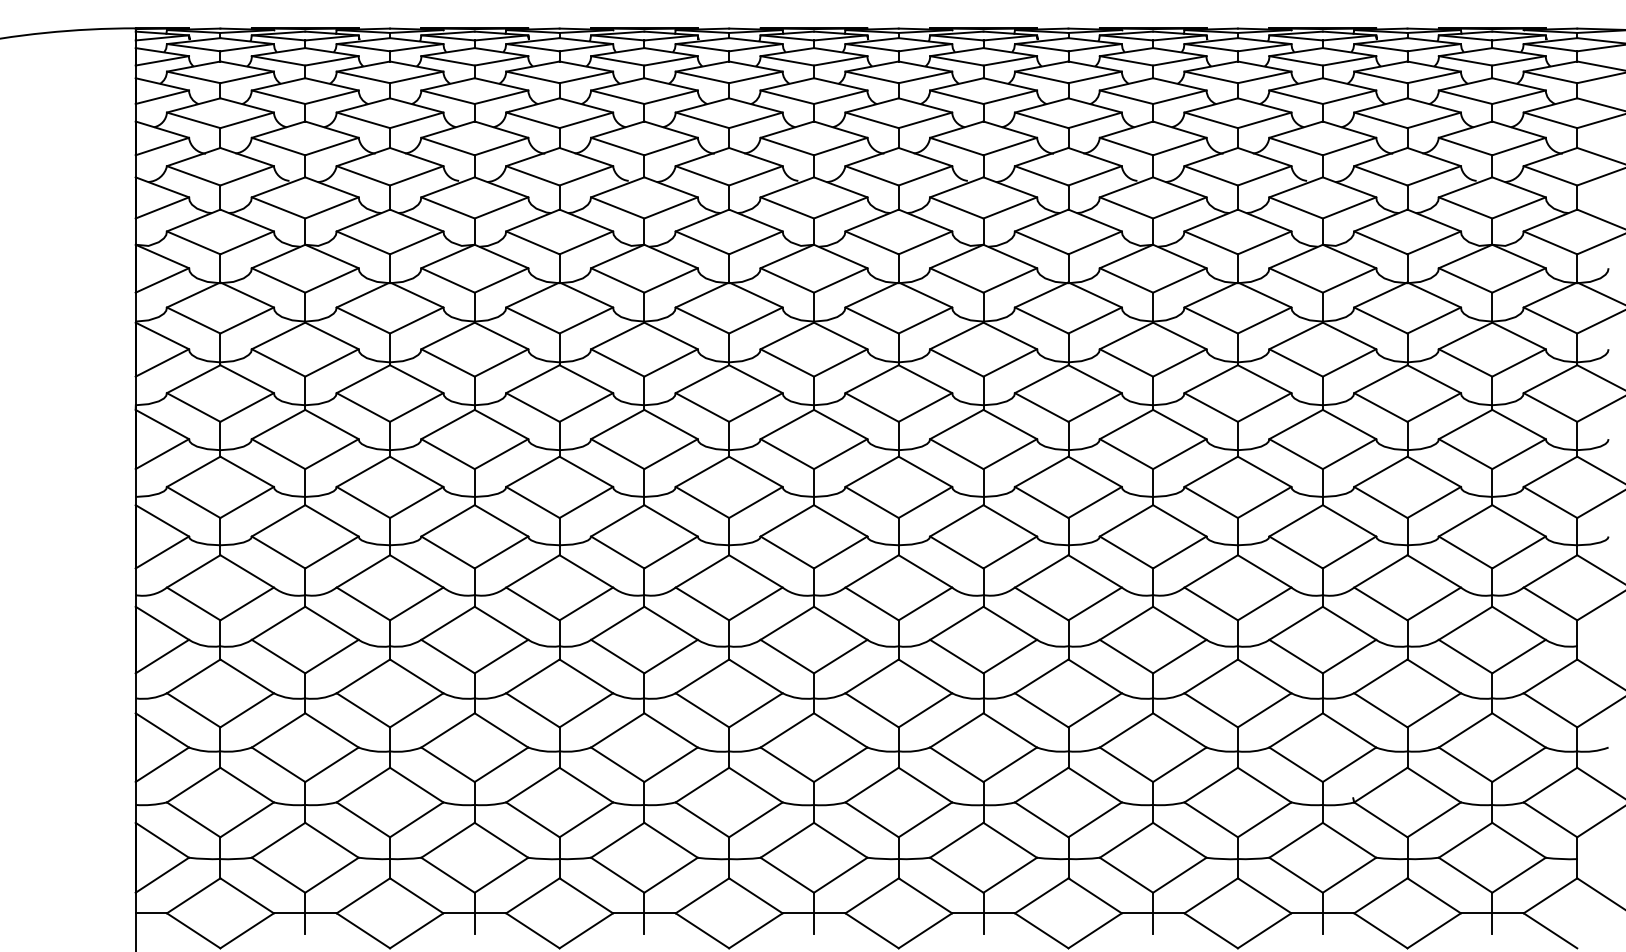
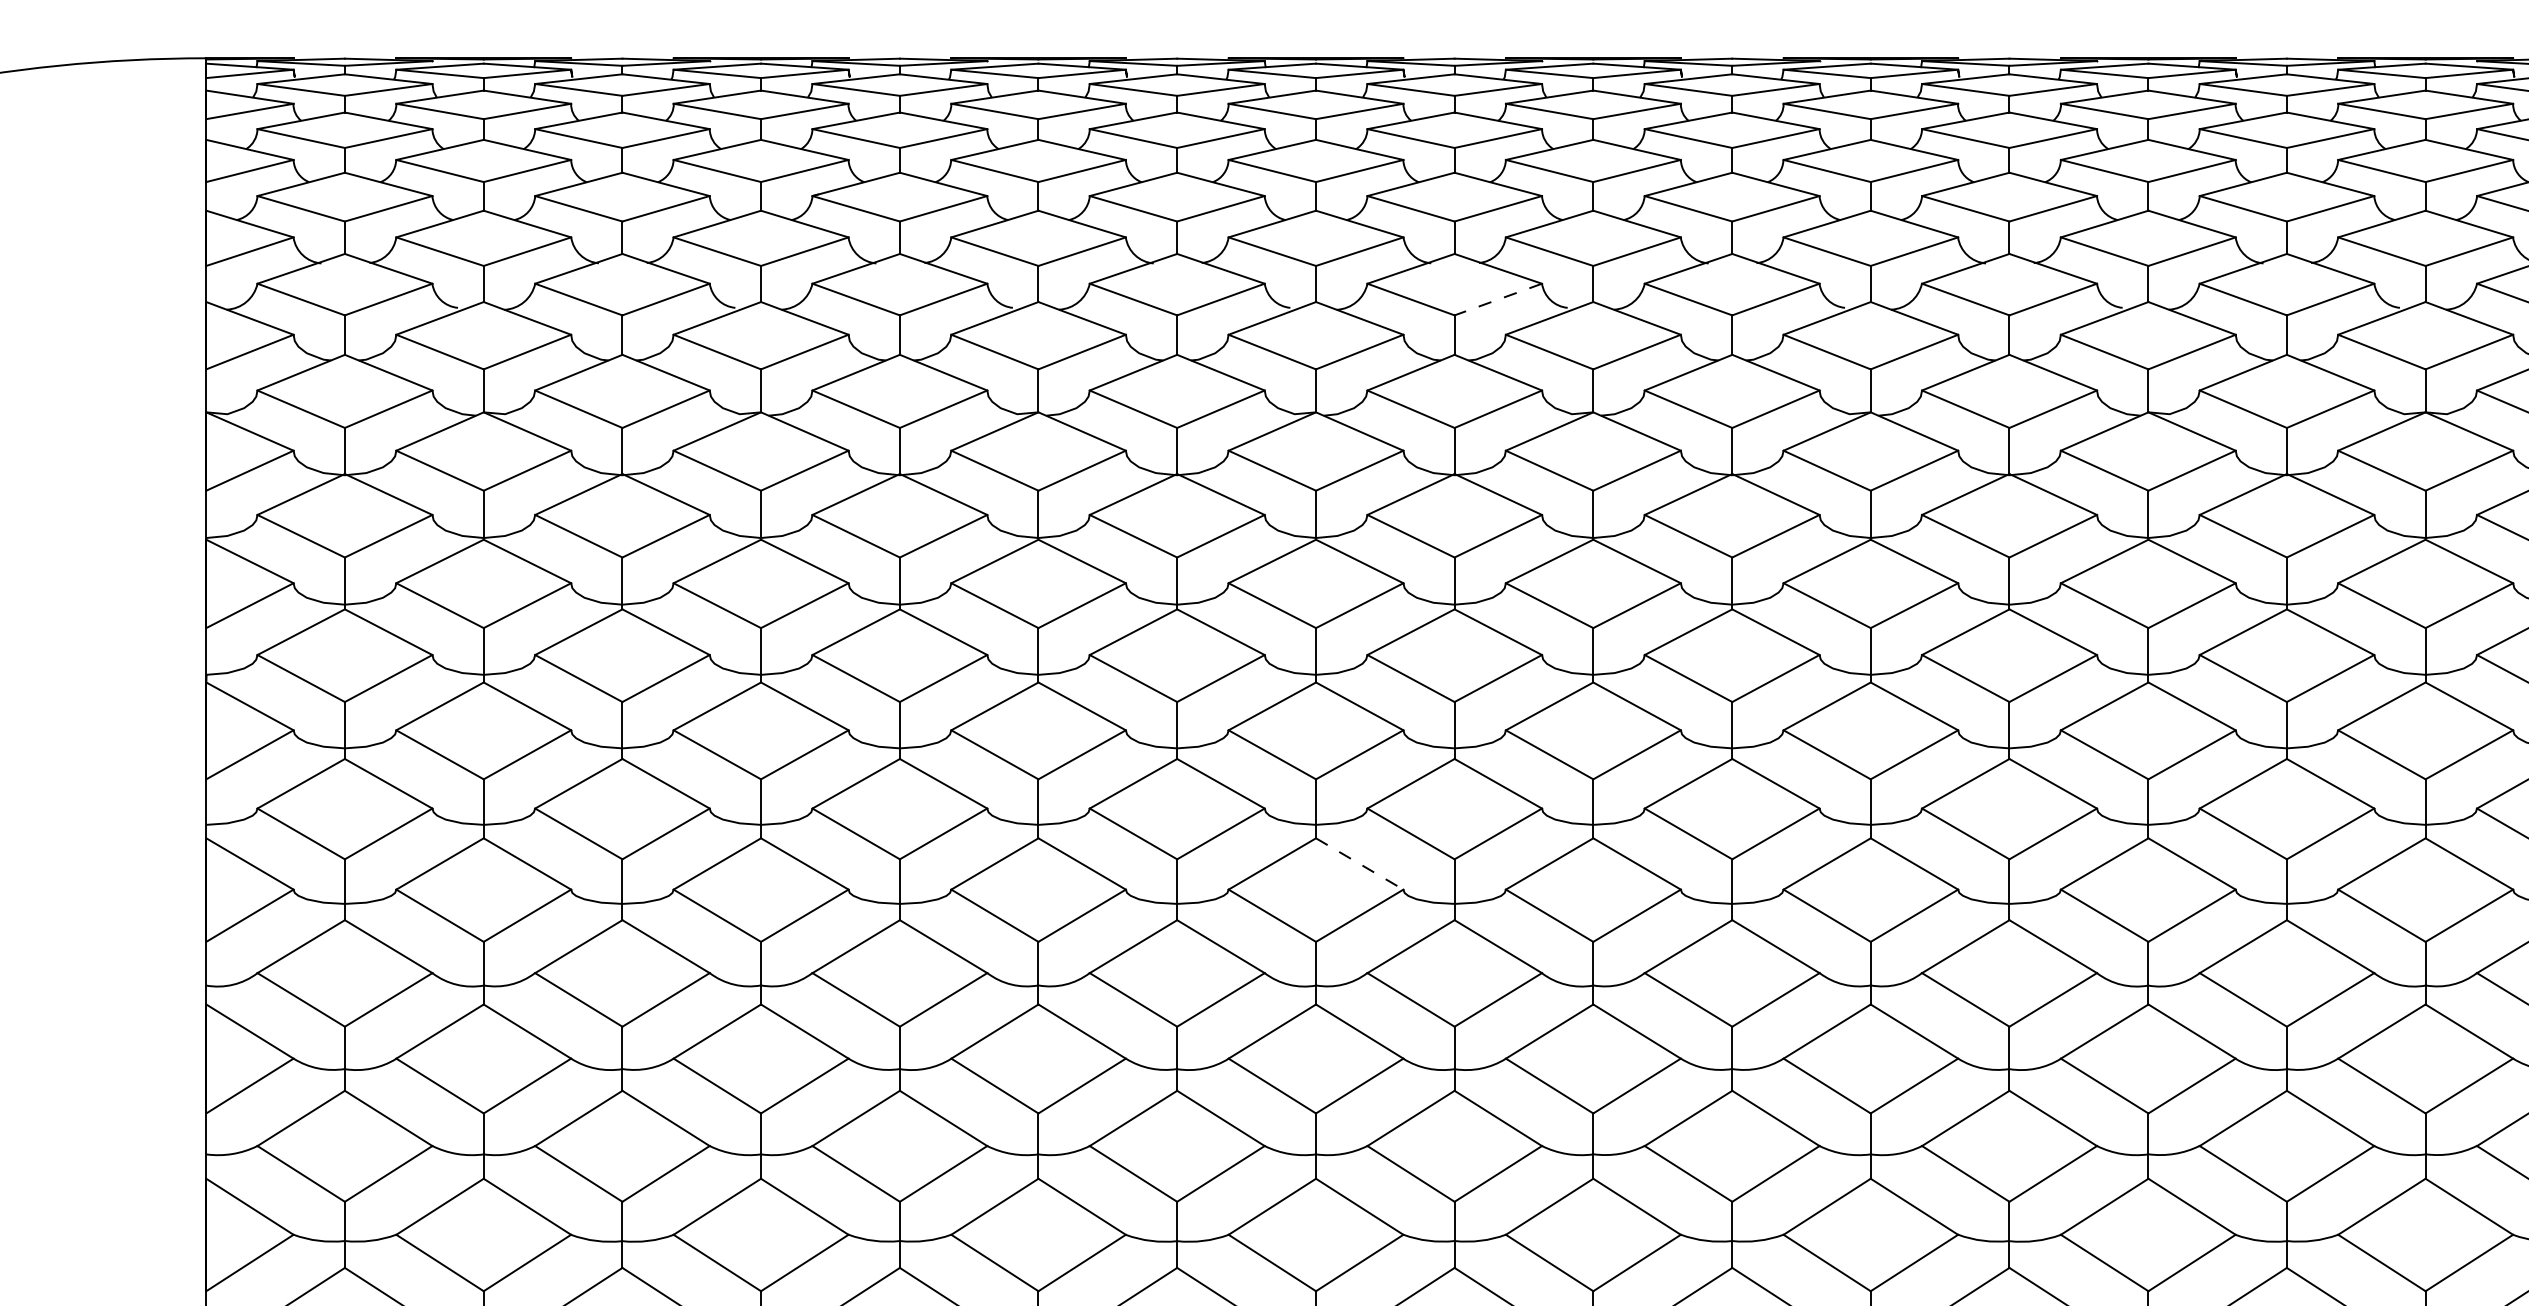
line: (924, 176) -> (1496, 300), solid -> dashed
line: (840, 520) -> (1359, 863), solid -> dashed

